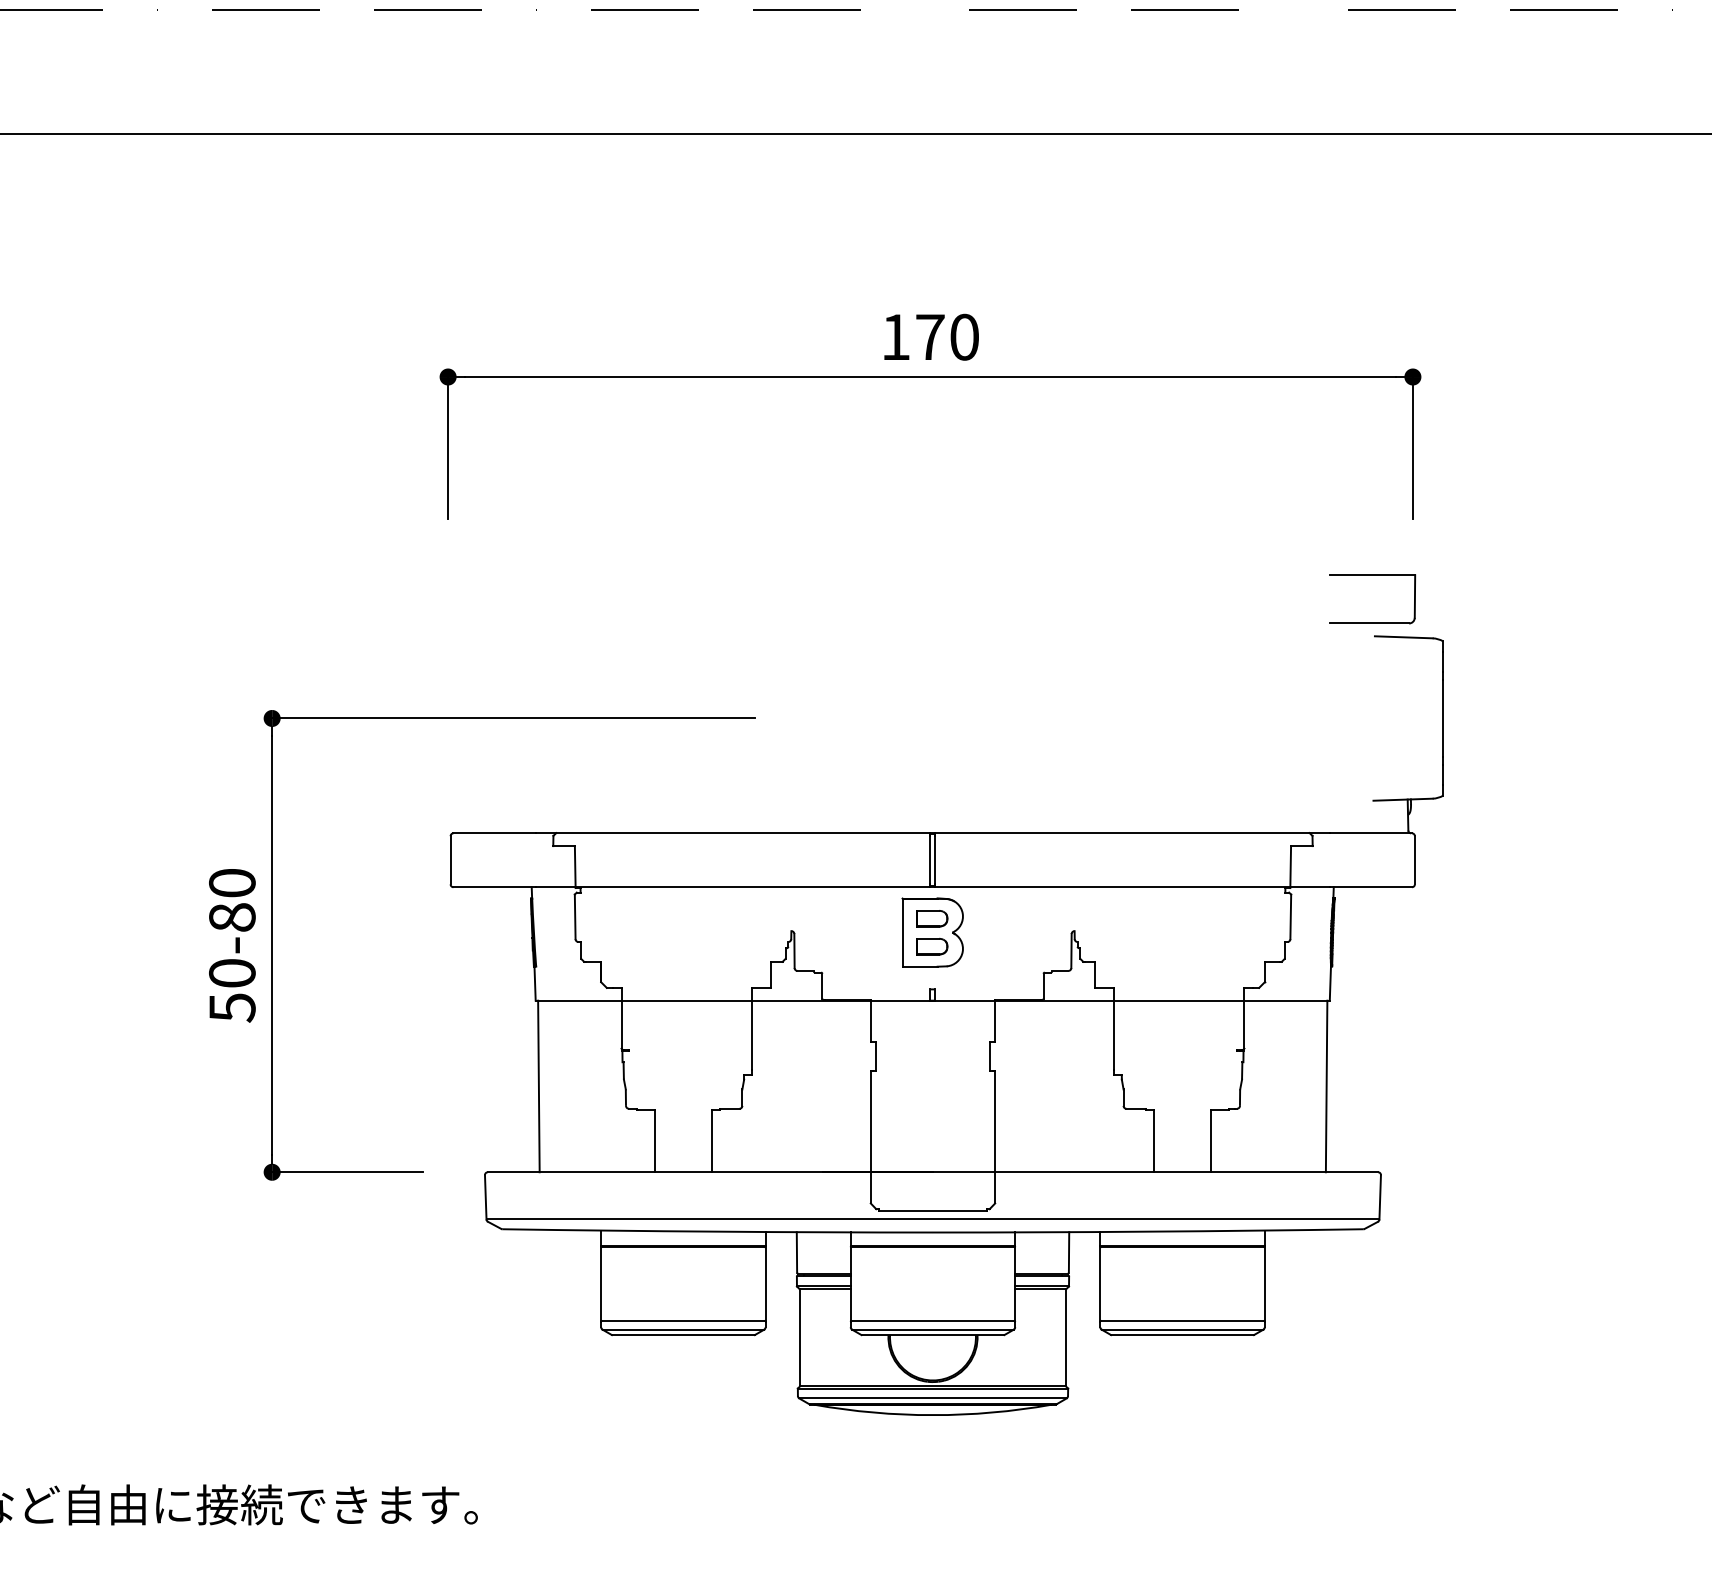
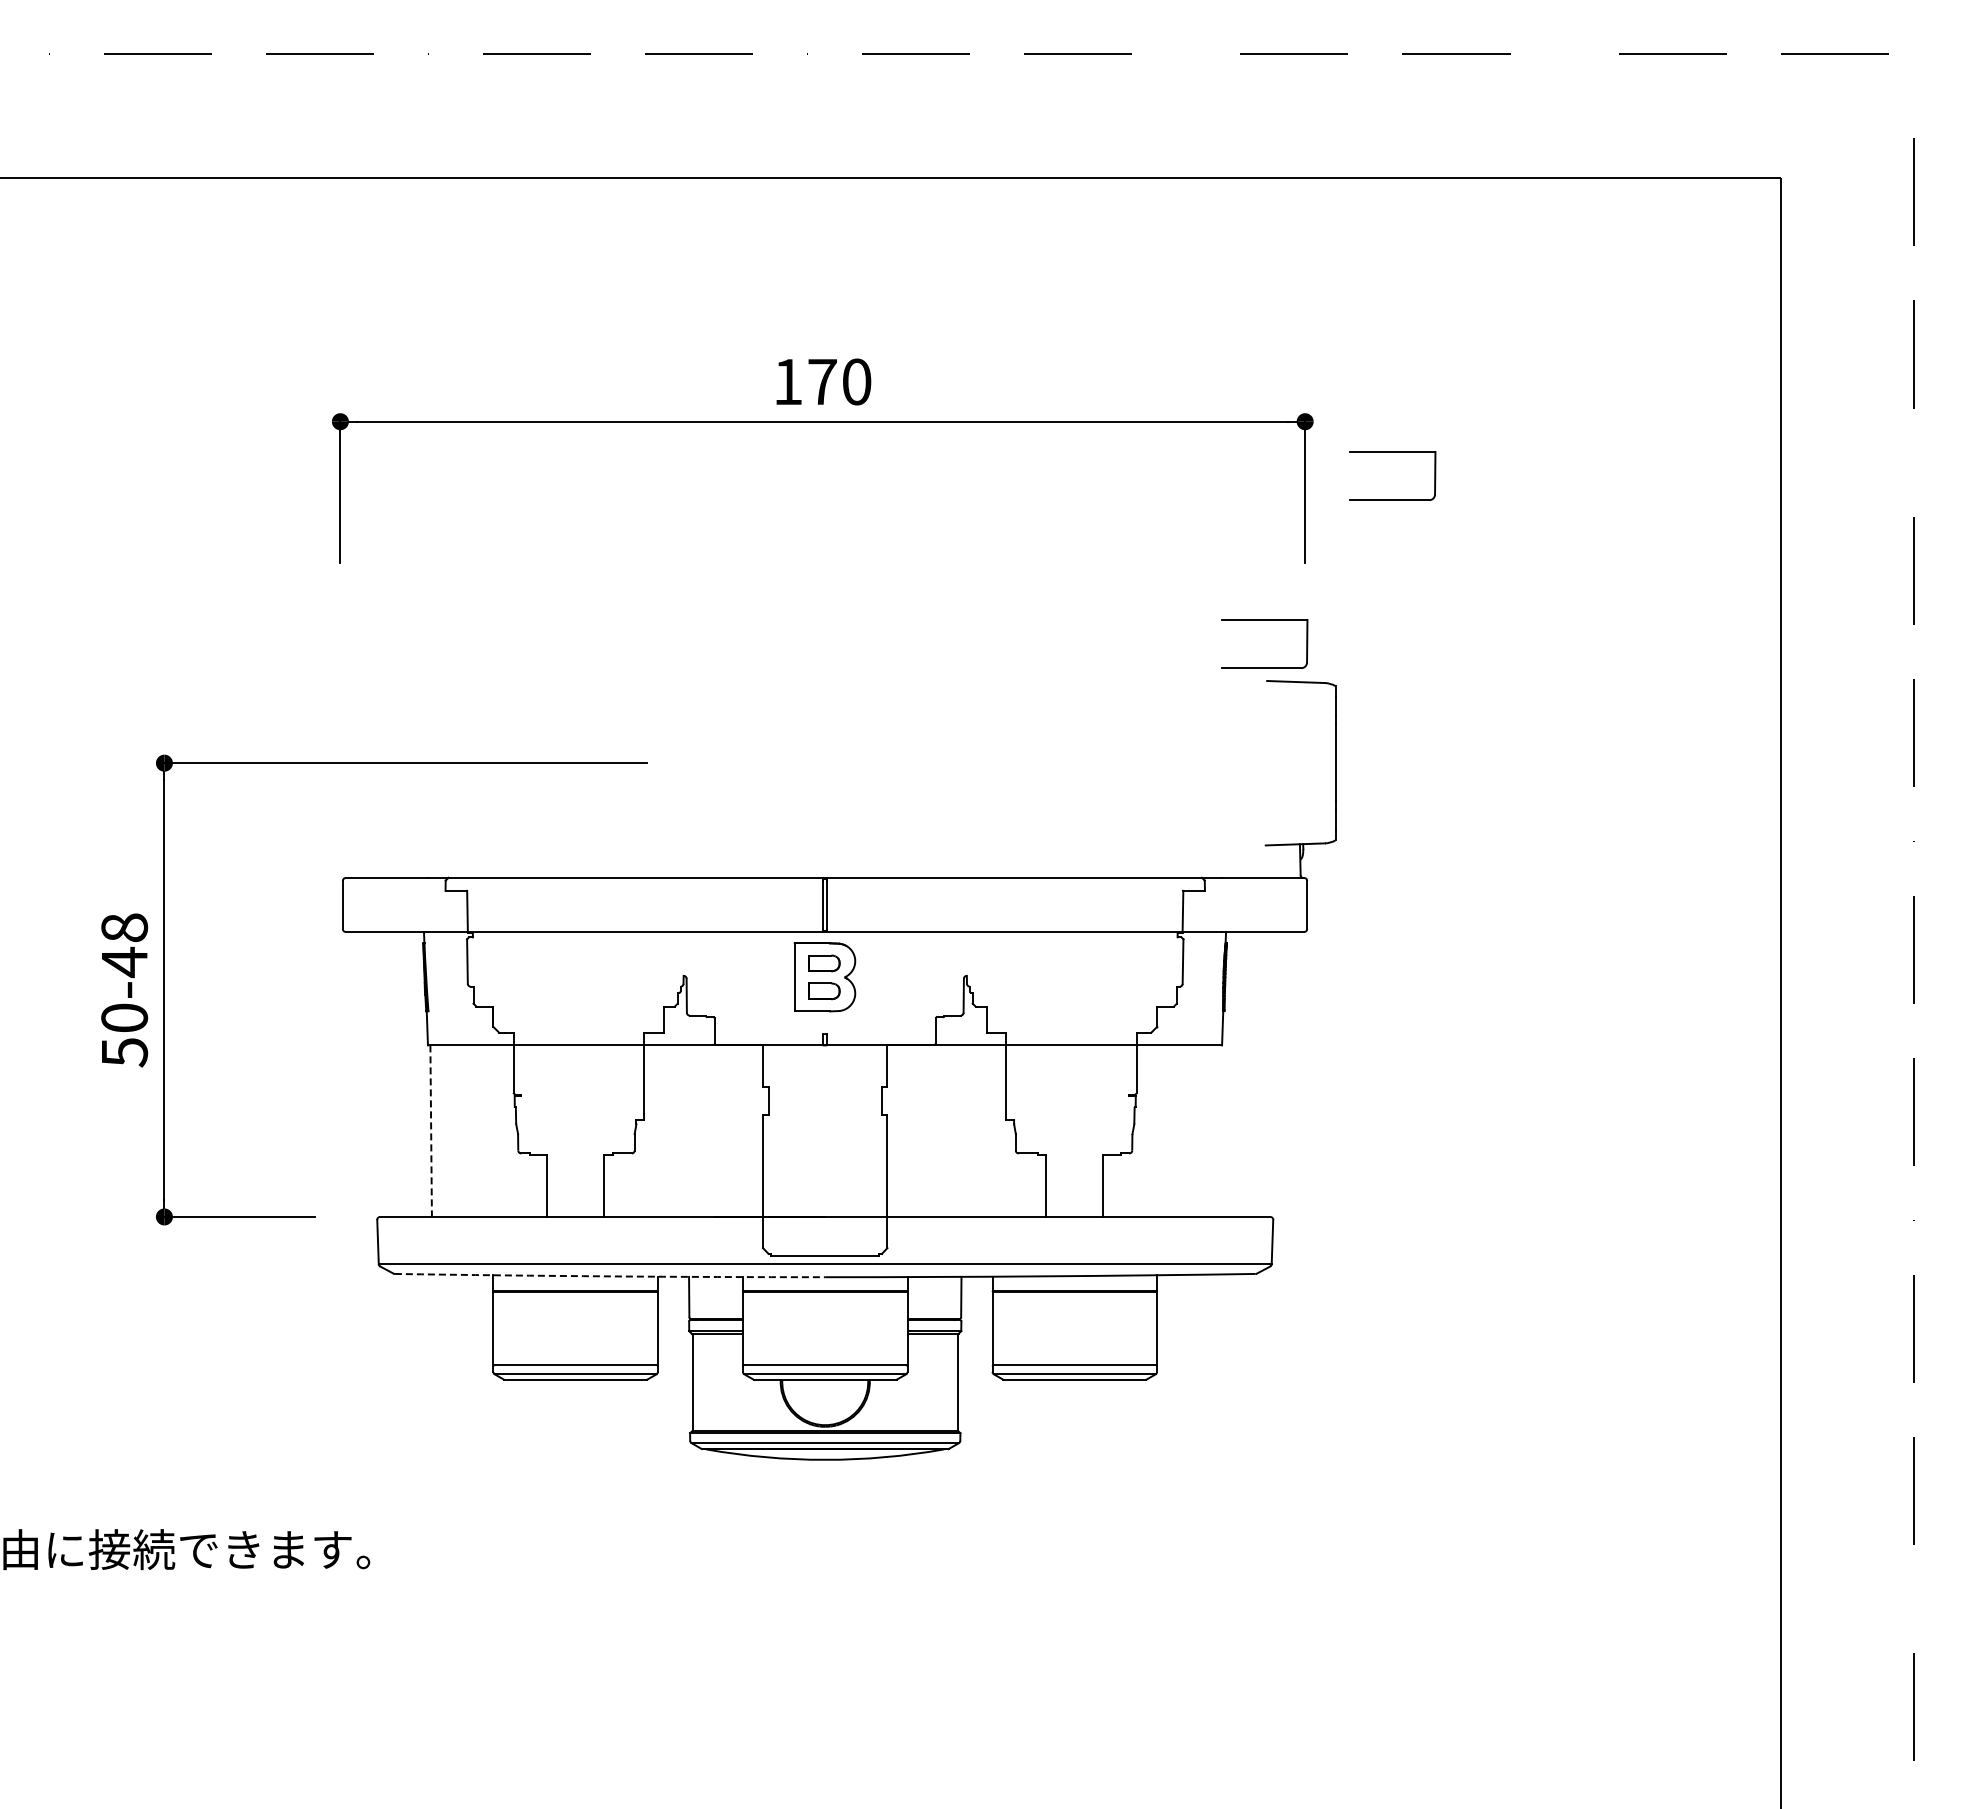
part: (1500, 407) -> (1392, 452), added
text: (232, 900) -> (124, 945), 50-80 -> 50-48
line: (1326, 1085) -> (1218, 1130), removed
line: (539, 1086) -> (431, 1131), solid -> dashed
arc: (718, 1231) -> (610, 1276), solid -> dashed

